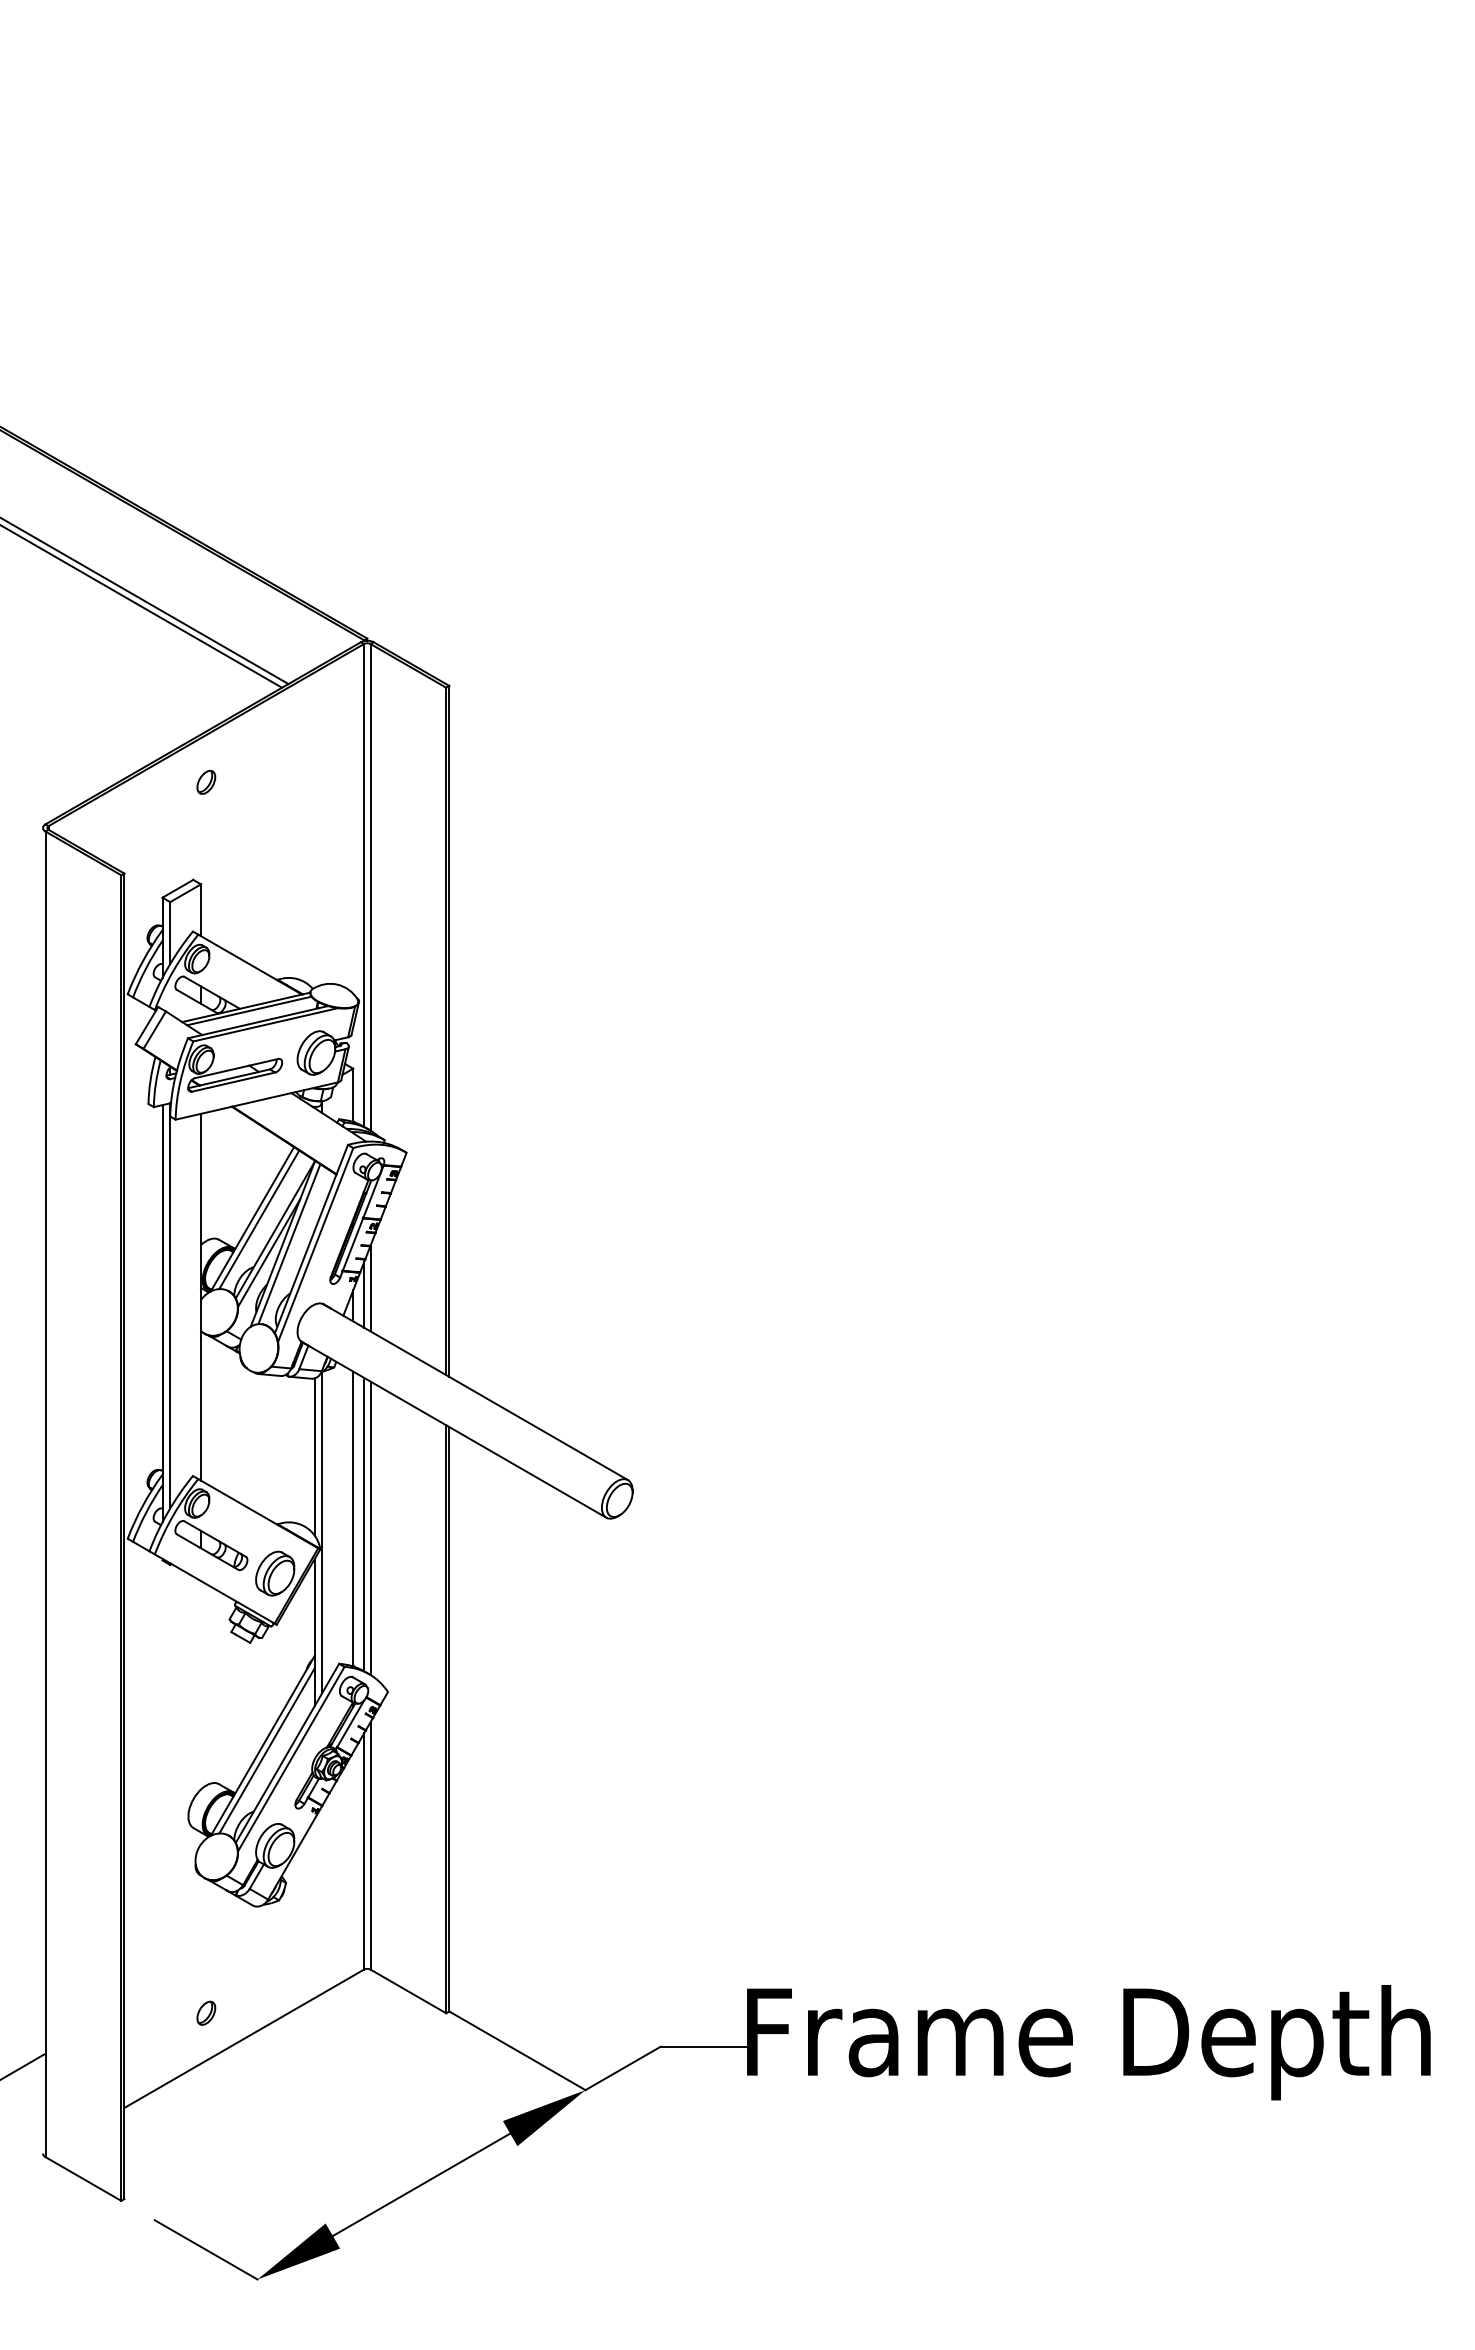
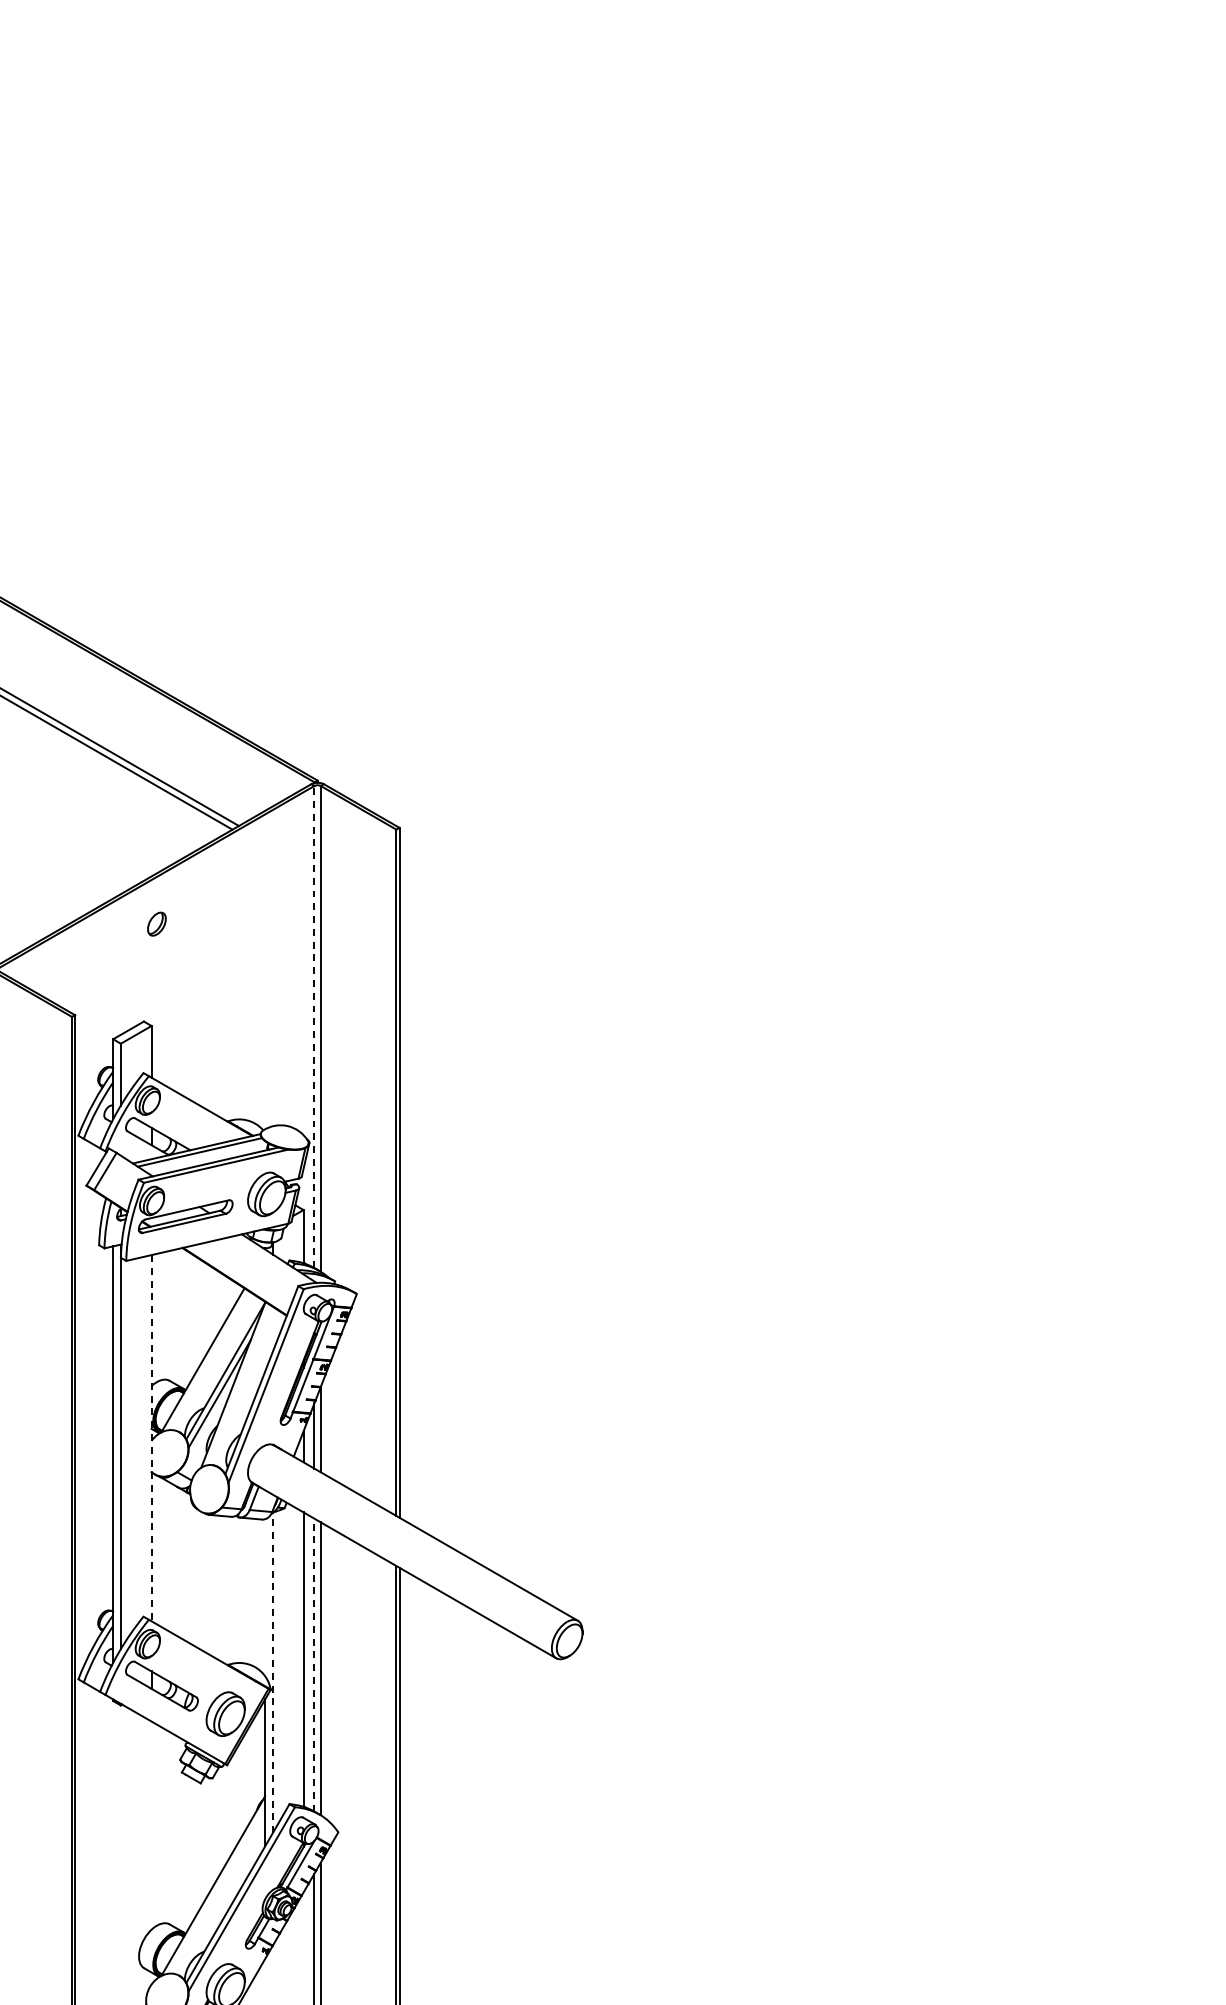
line: (364, 884) -> (314, 1026), solid -> dashed
line: (259, 1219) -> (209, 1360), removed
line: (289, 1244) -> (239, 1385), removed
line: (200, 1297) -> (151, 1438), solid -> dashed
line: (314, 1456) -> (264, 1597), removed
line: (364, 1524) -> (314, 1665), solid -> dashed
line: (322, 1531) -> (272, 1672), solid -> dashed
line: (266, 1750) -> (216, 1890), removed

